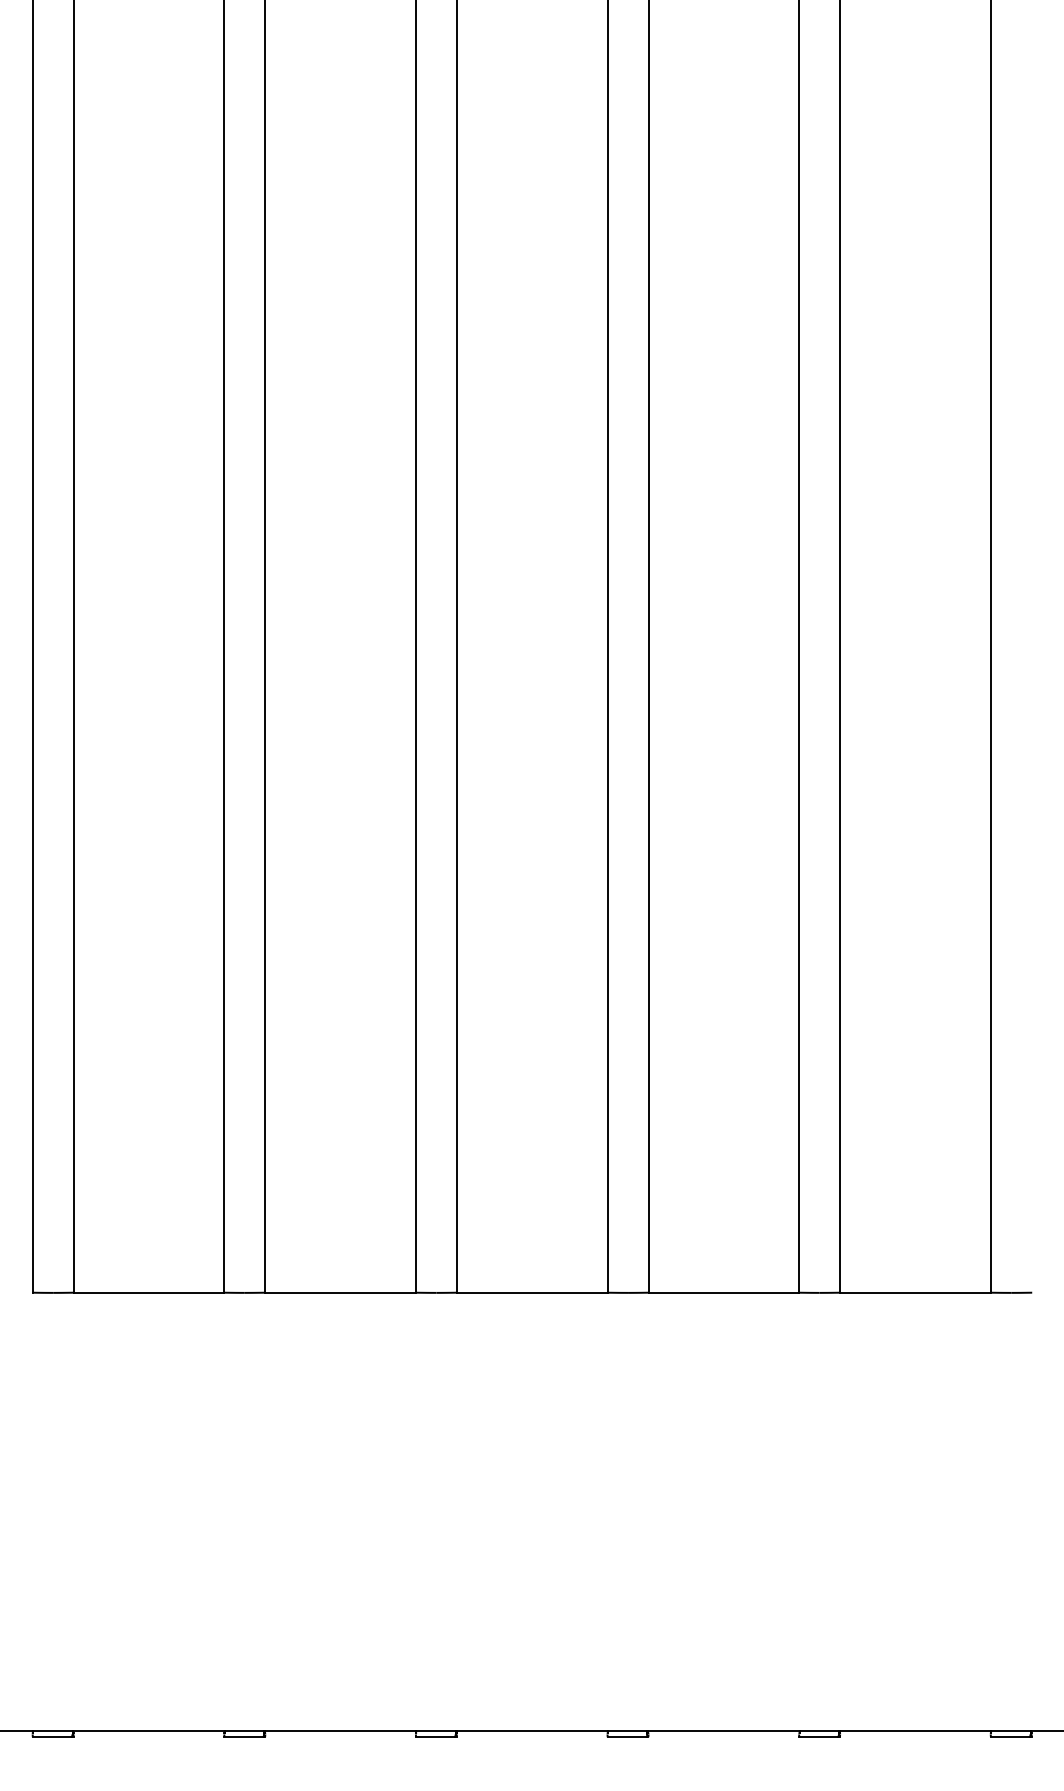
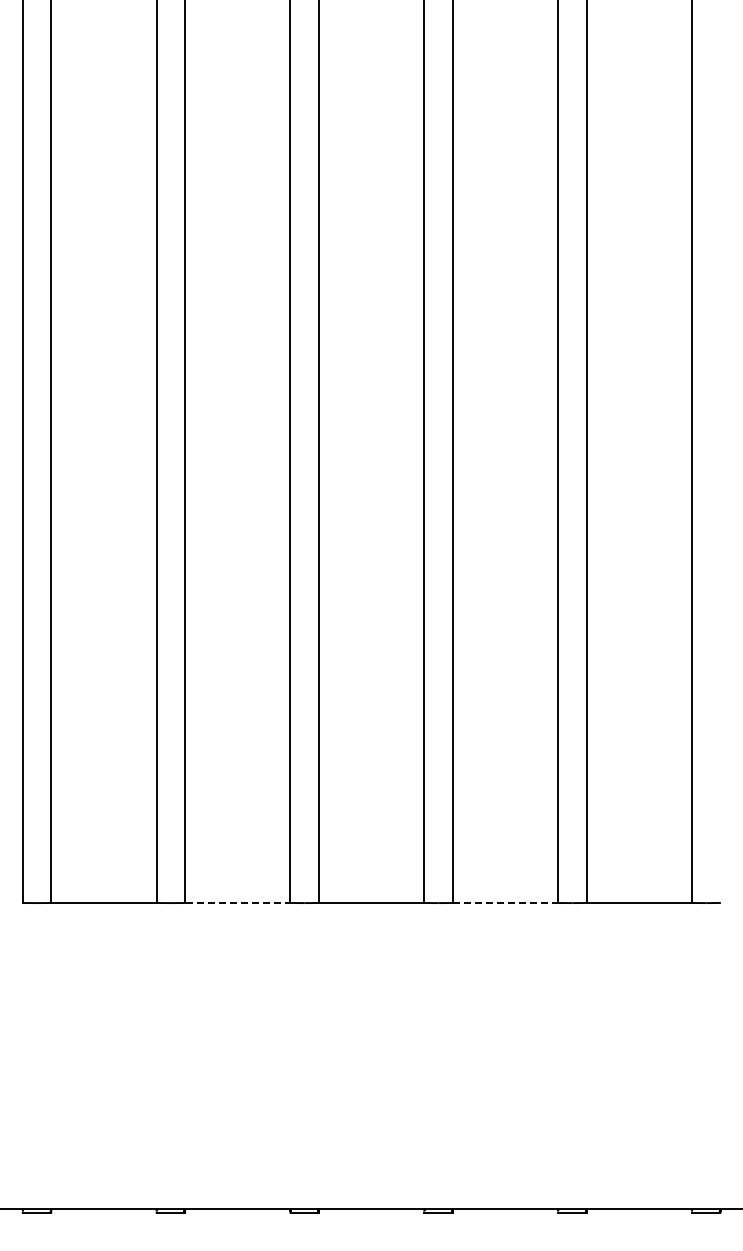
line: (341, 1292) -> (238, 902), solid -> dashed
line: (723, 1292) -> (505, 902), solid -> dashed

